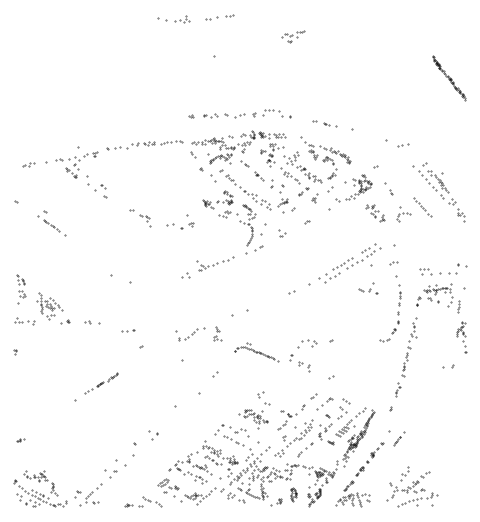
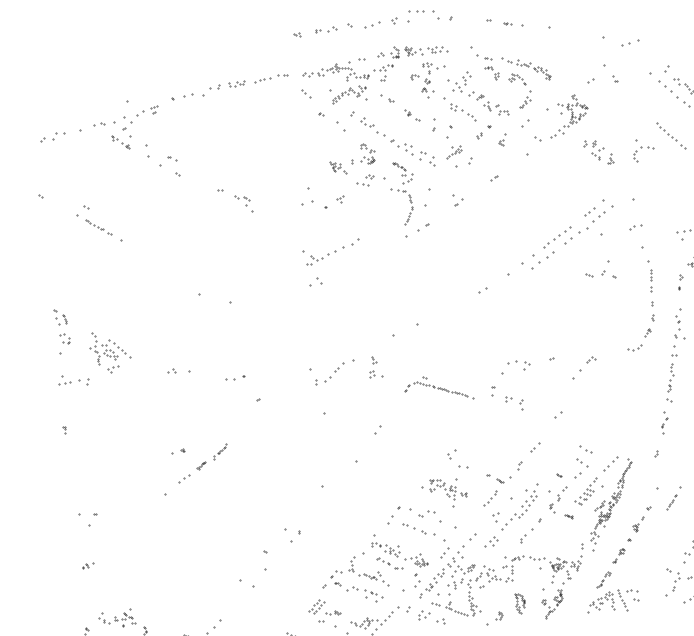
part: (28, 164) -> (52, 136), size x1.4
part: (388, 188) -> (610, 73), moved
part: (180, 225) -> (323, 202), moved
part: (215, 263) -> (332, 251), moved
part: (65, 321) -> (178, 450), moved
part: (324, 403) -> (583, 366), moved
part: (110, 473) -> (88, 518), moved

